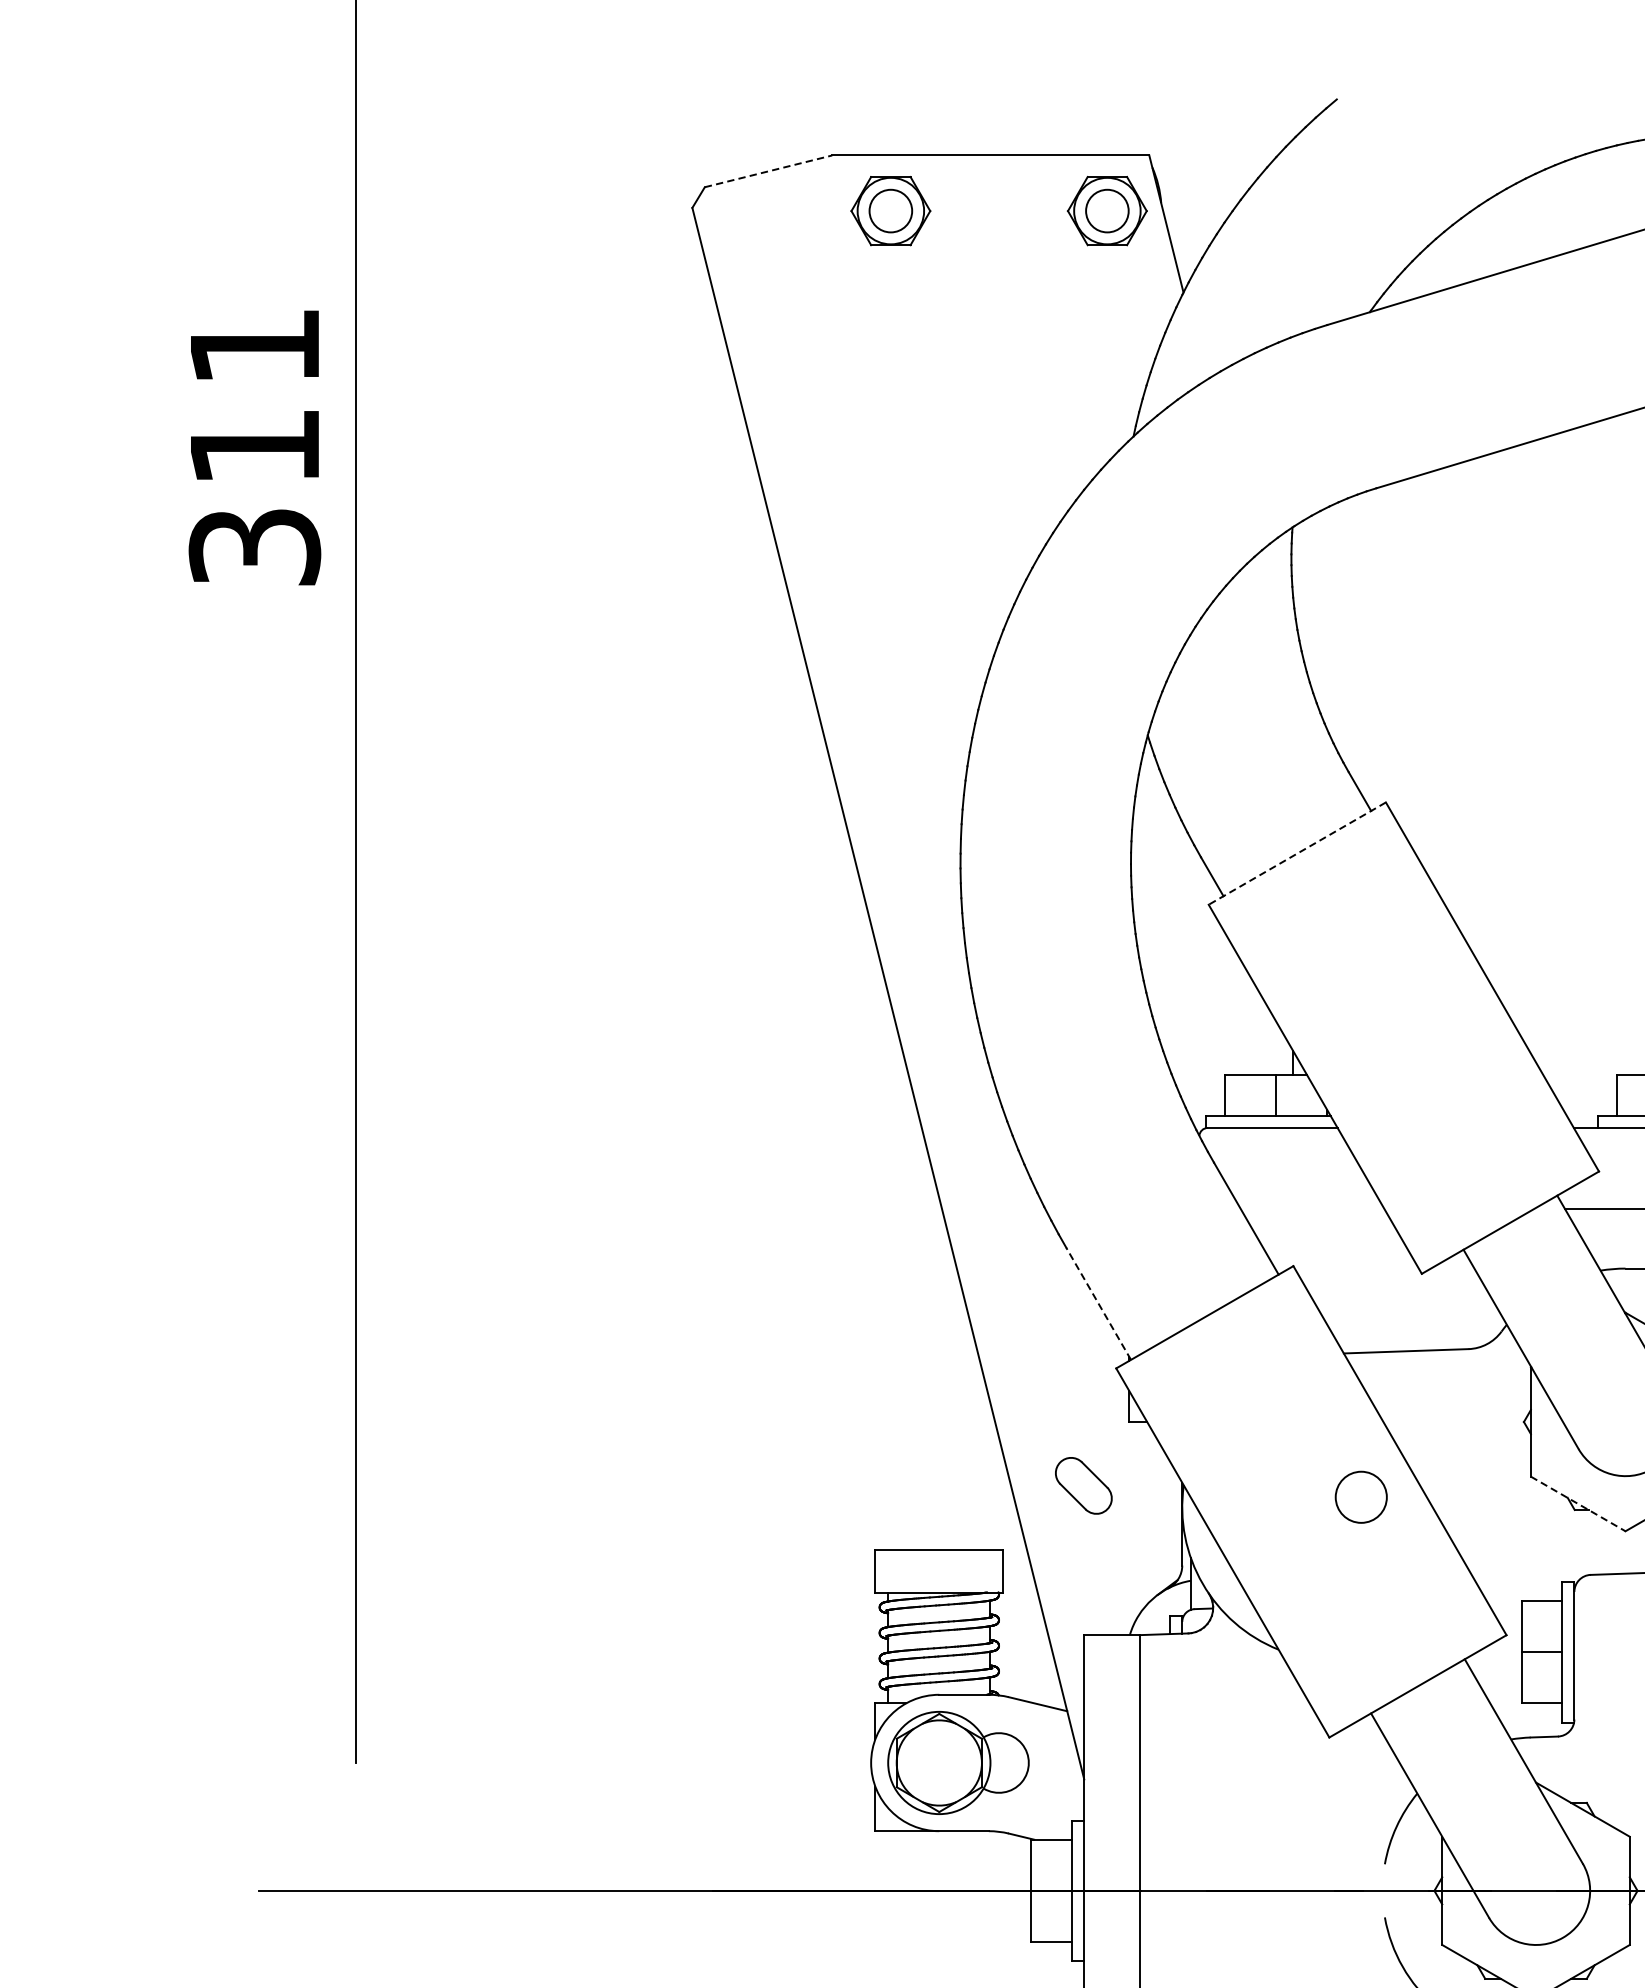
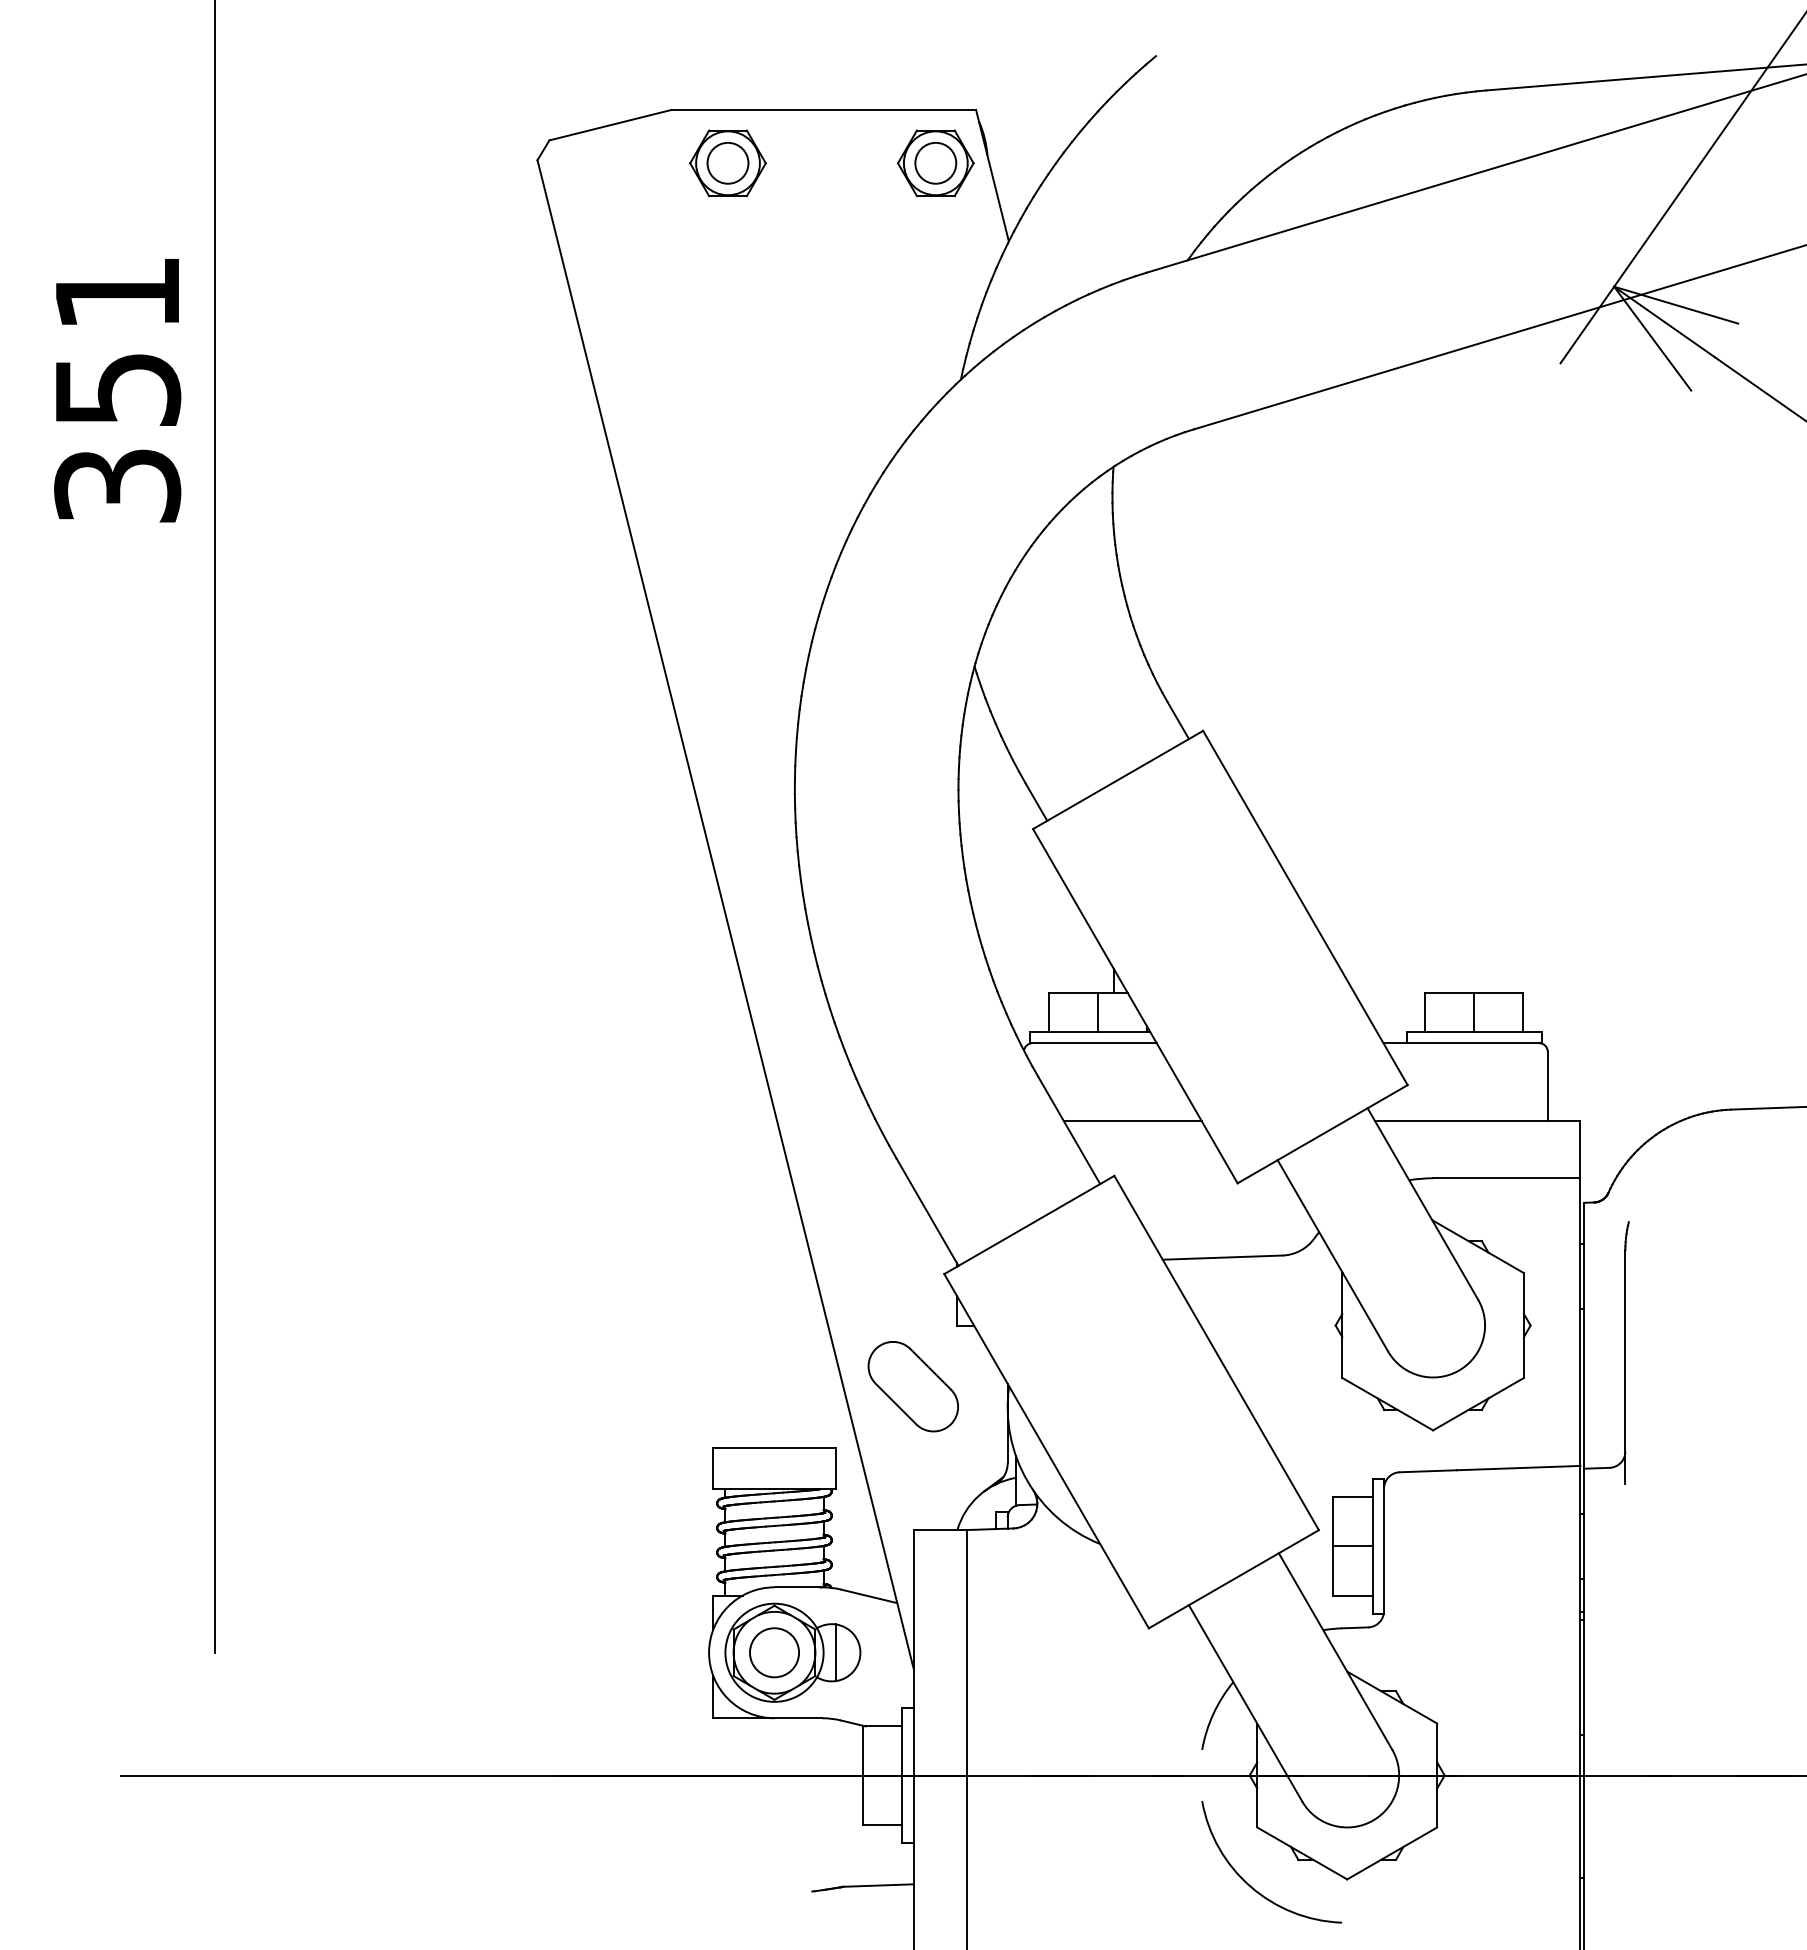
line: (769, 171) -> (611, 125), dashed -> solid
text: (255, 446) -> (118, 389), 311 -> 351
line: (1296, 854) -> (1117, 780), dashed -> solid
line: (1312, 1209) -> (1132, 1121), added
line: (1098, 1303) -> (927, 1211), dashed -> solid
part: (1083, 1485) -> (912, 1386), size x1.67
circle: (1361, 1497) -> (774, 1652), moved
line: (1579, 1504) -> (1388, 1404), dashed -> solid
line: (1002, 1762) -> (835, 1652), added

